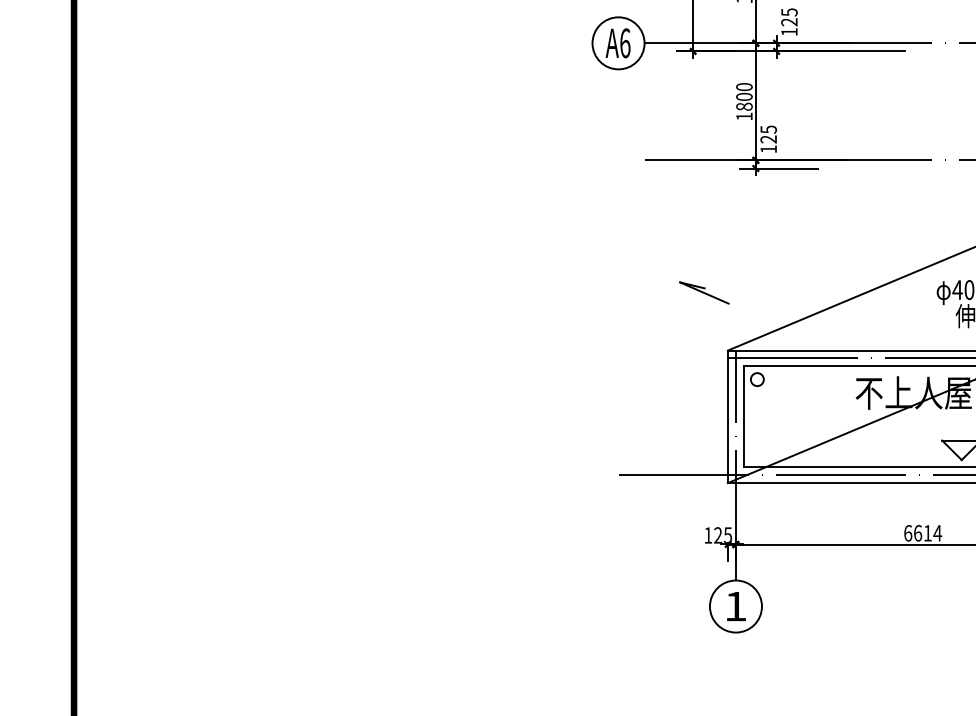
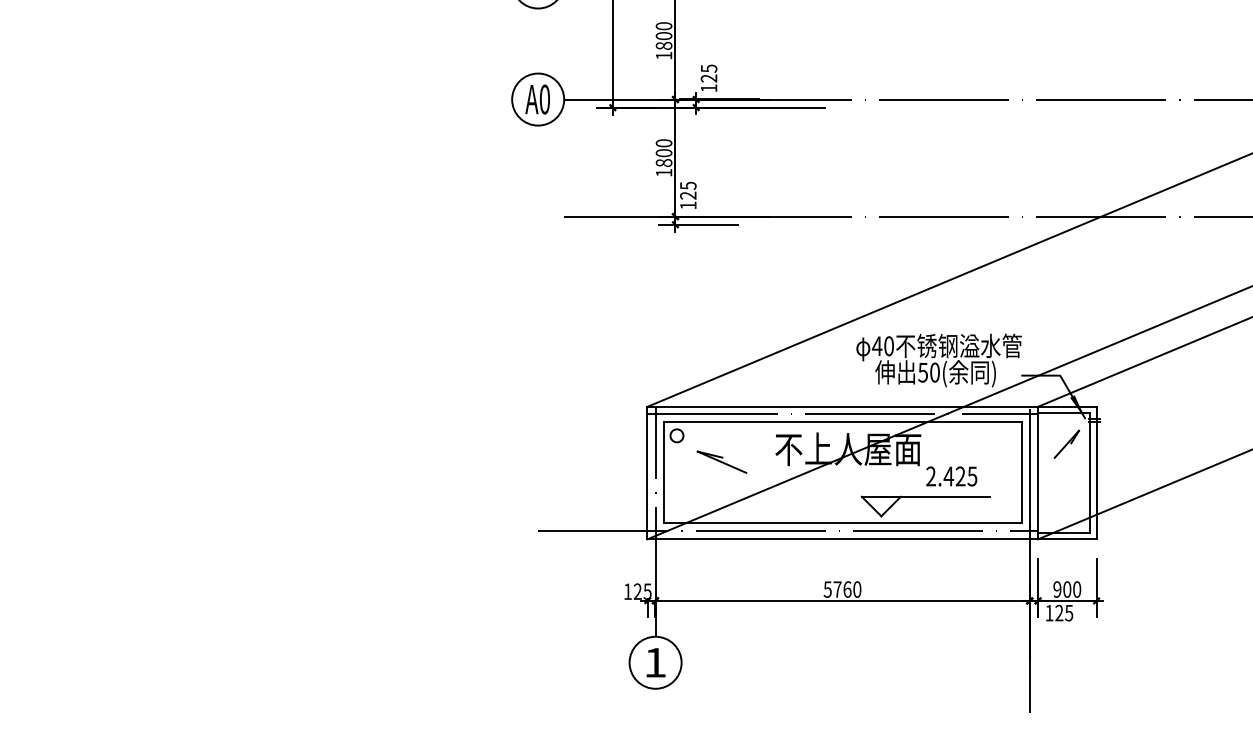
text: (624, 43) -> (544, 99), A6 -> A0
part: (703, 292) -> (721, 461), moved
text: (922, 533) -> (842, 589), 6614 -> 5760

